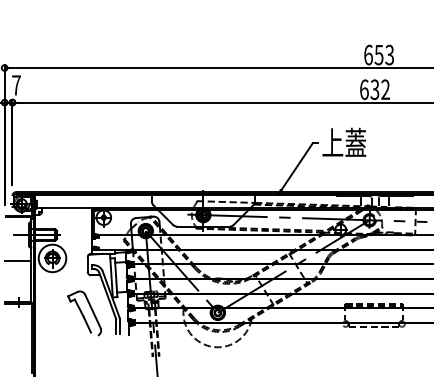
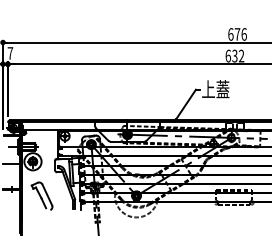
text: (383, 55) -> (240, 34), 653 -> 676
part: (83, 312) -> (41, 195), moved

